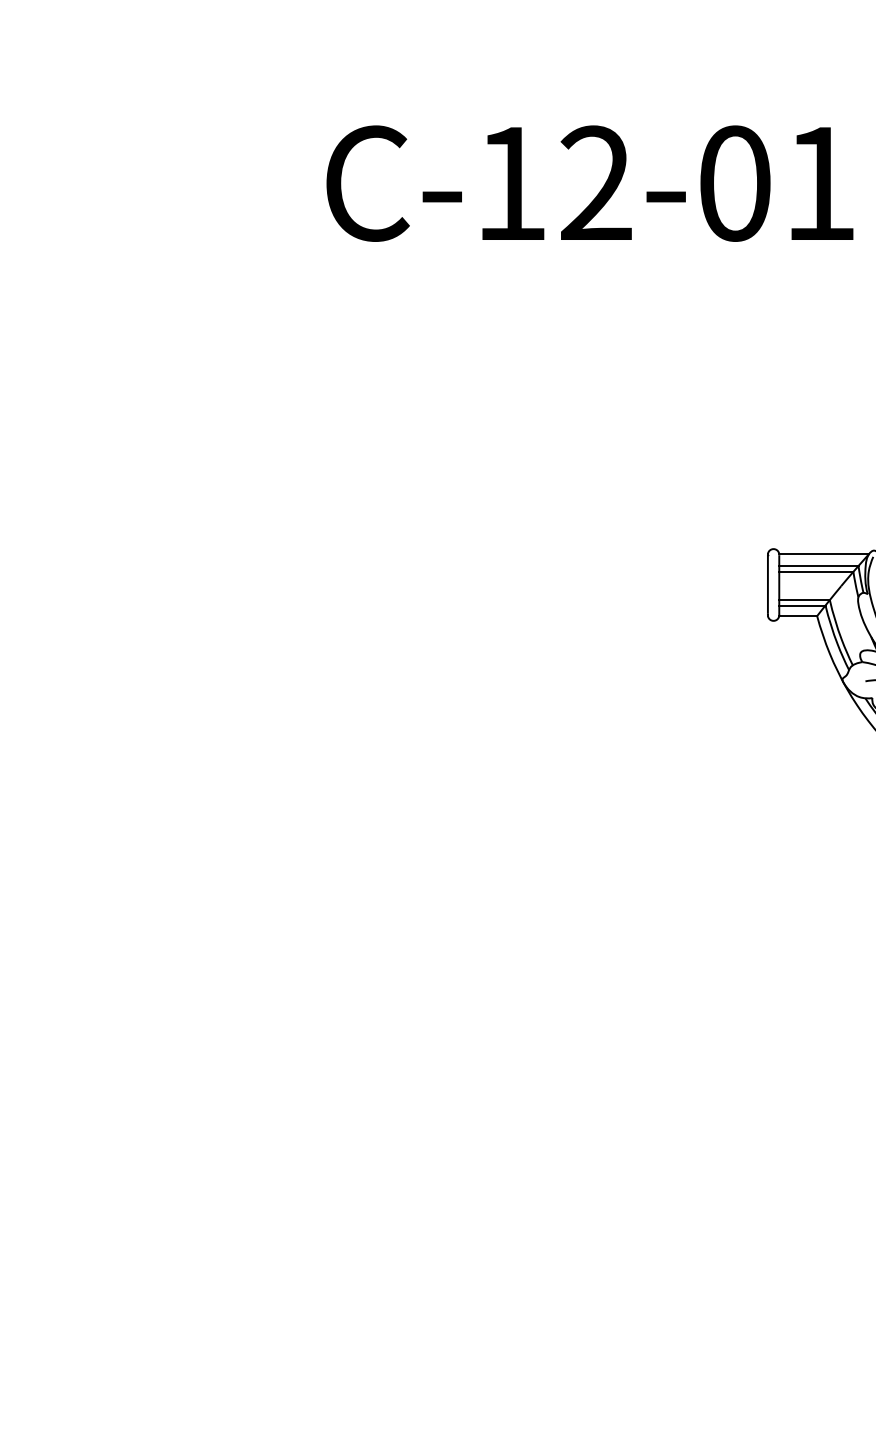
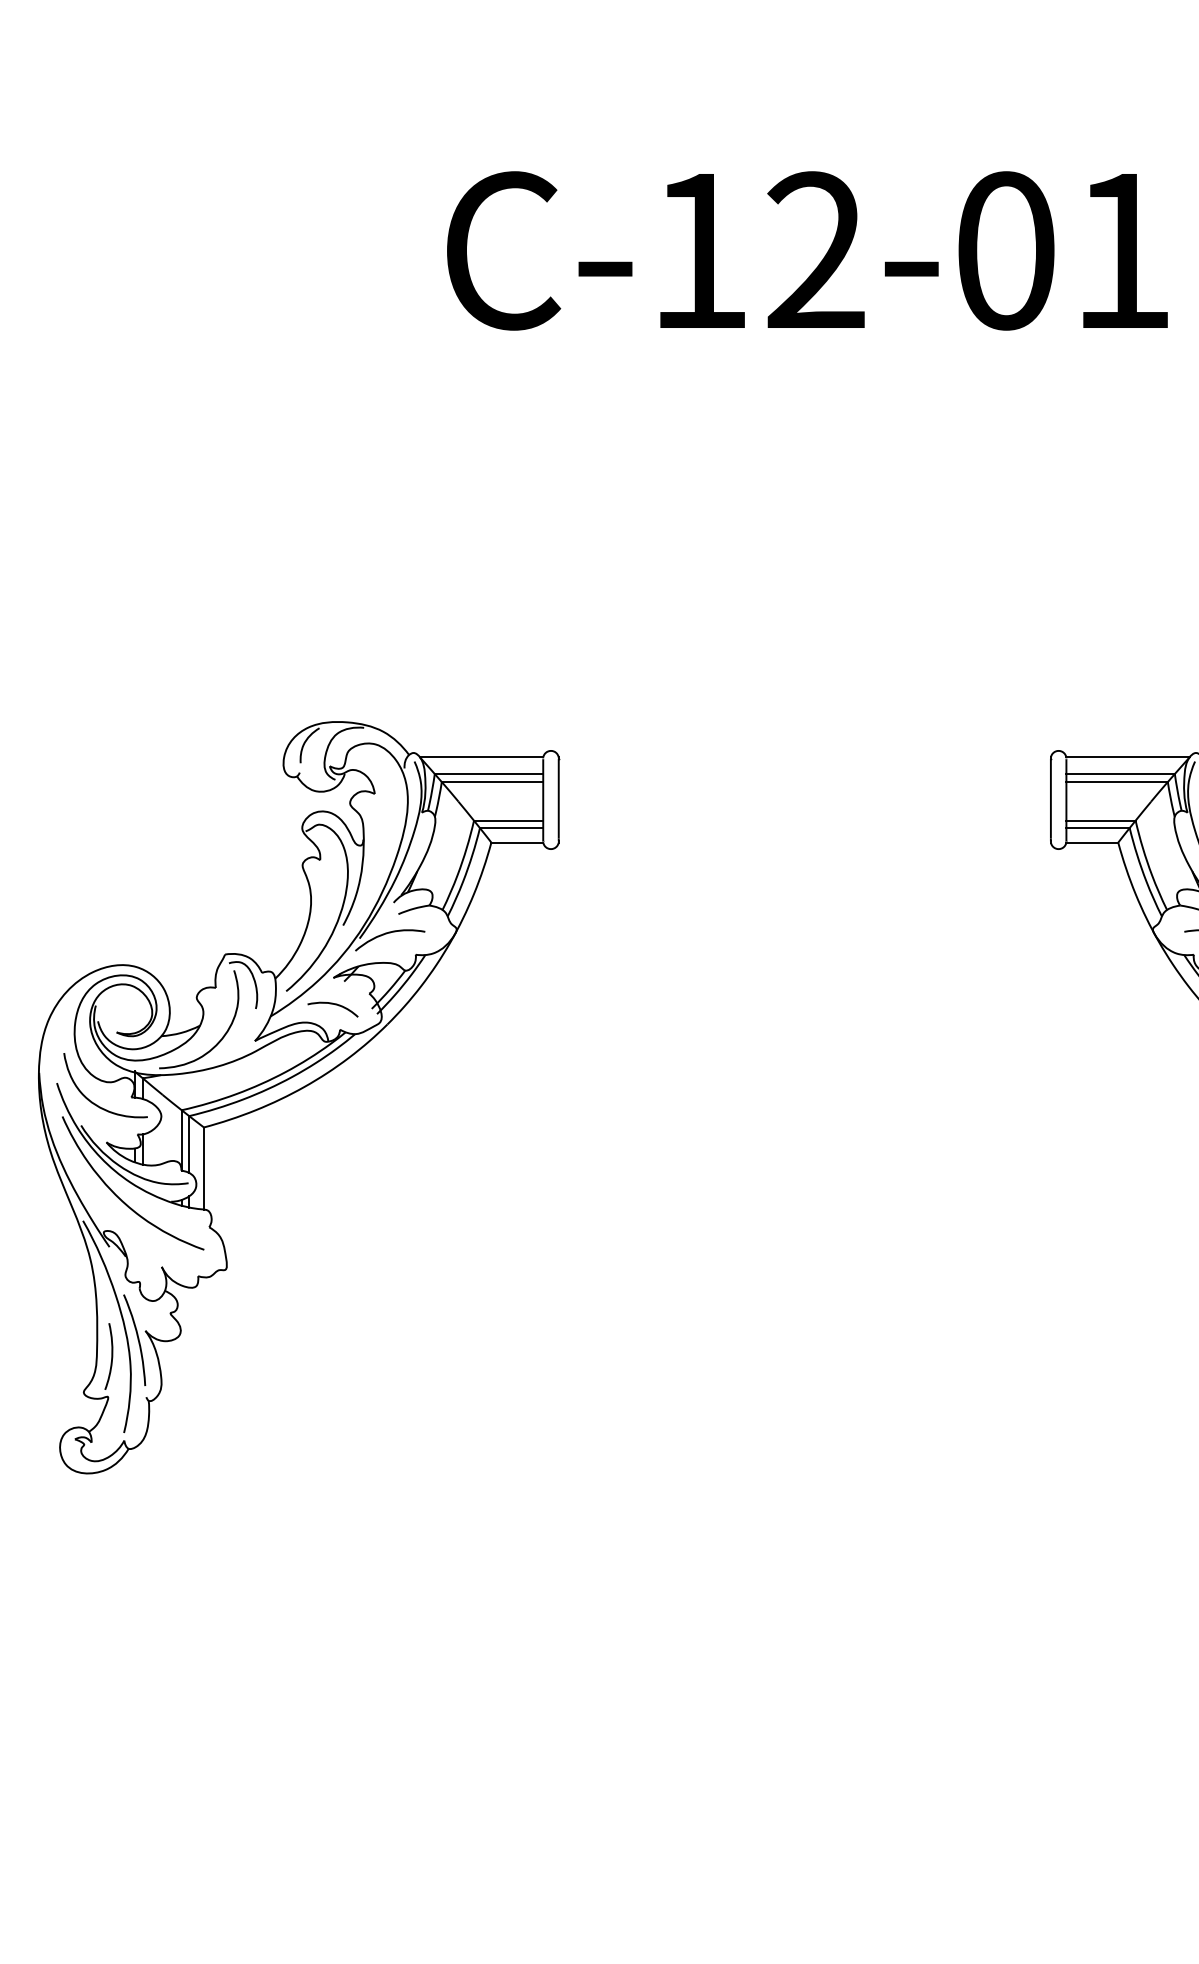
part: (218, 802) -> (299, 1097), added

